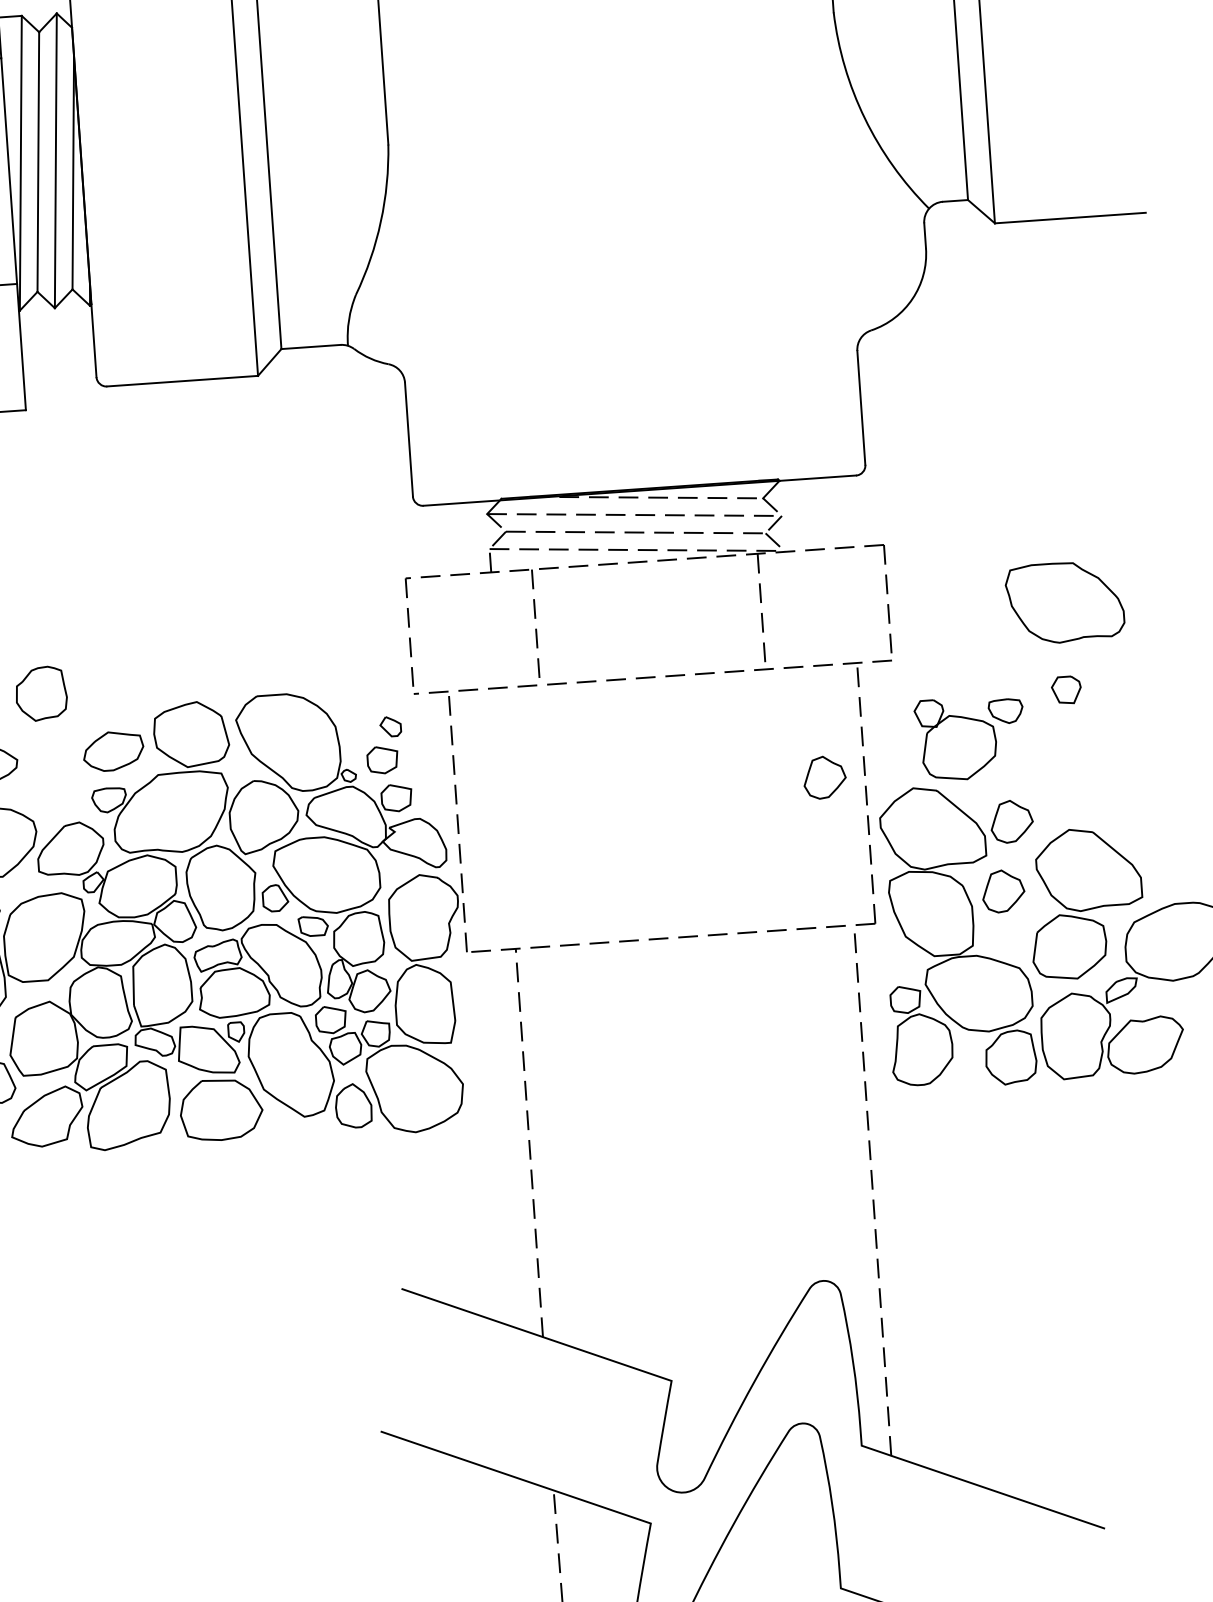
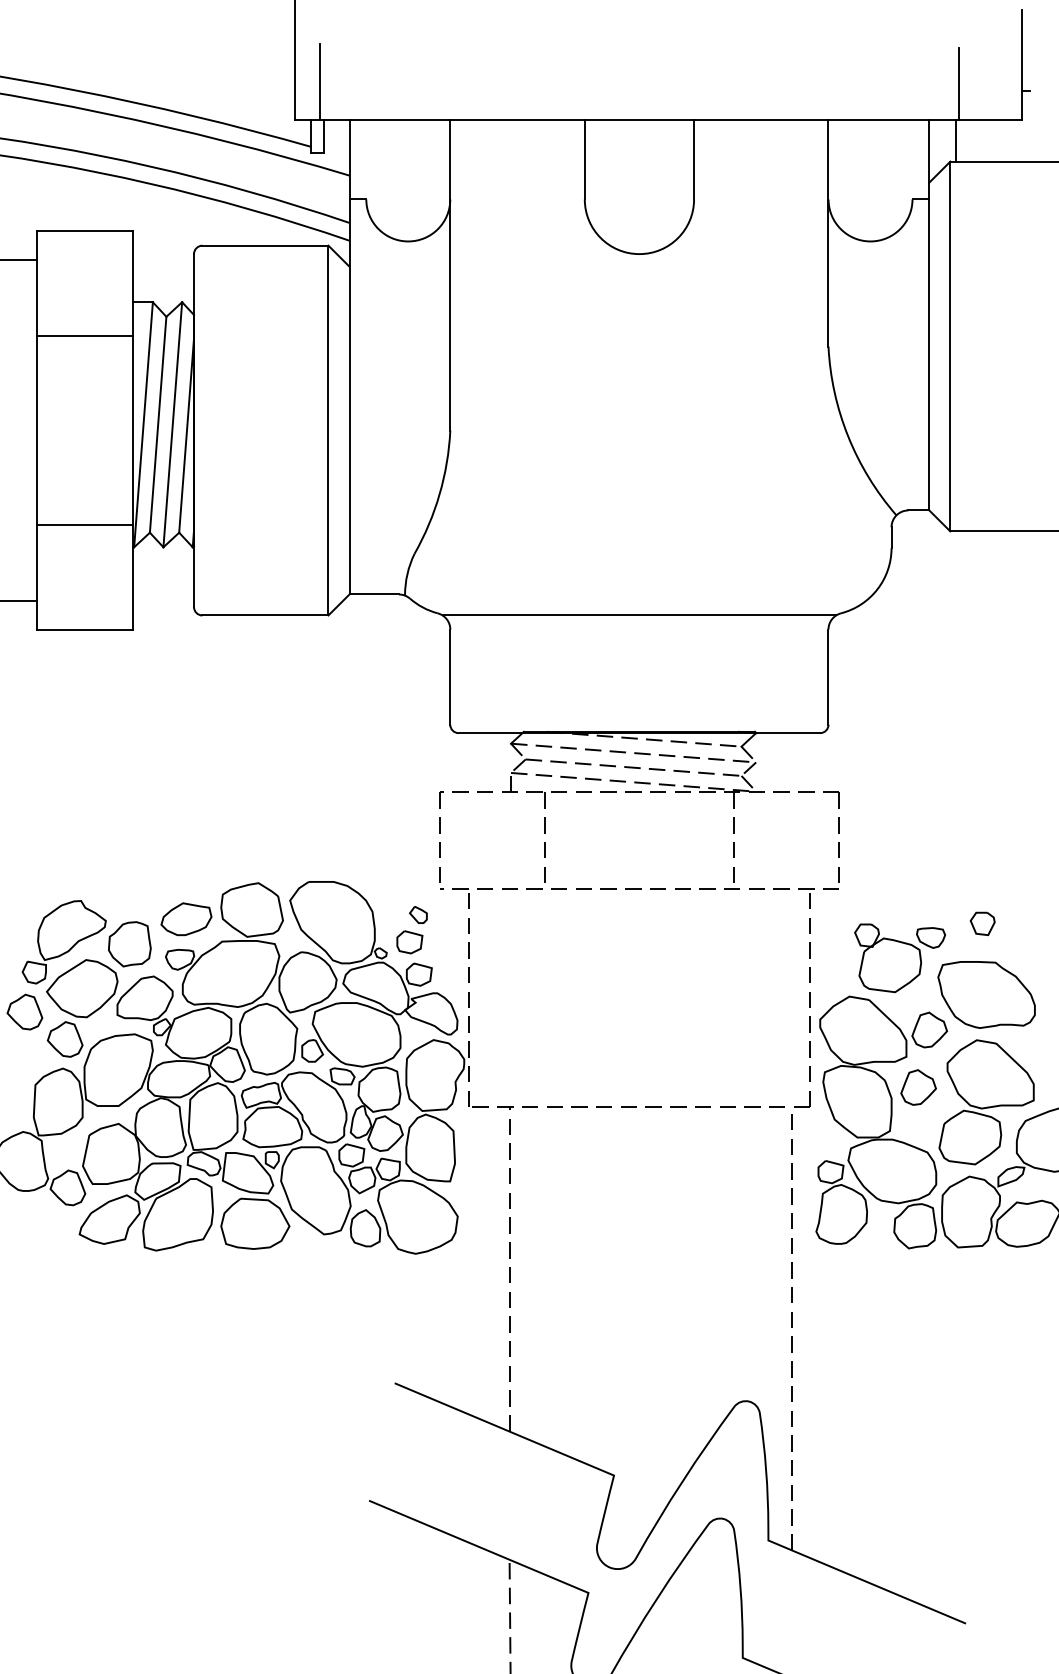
line: (630, 349) -> (639, 615), added
part: (1064, 602) -> (986, 994), moved
part: (41, 694) -> (129, 944), moved
part: (824, 777) -> (776, 982), removed

